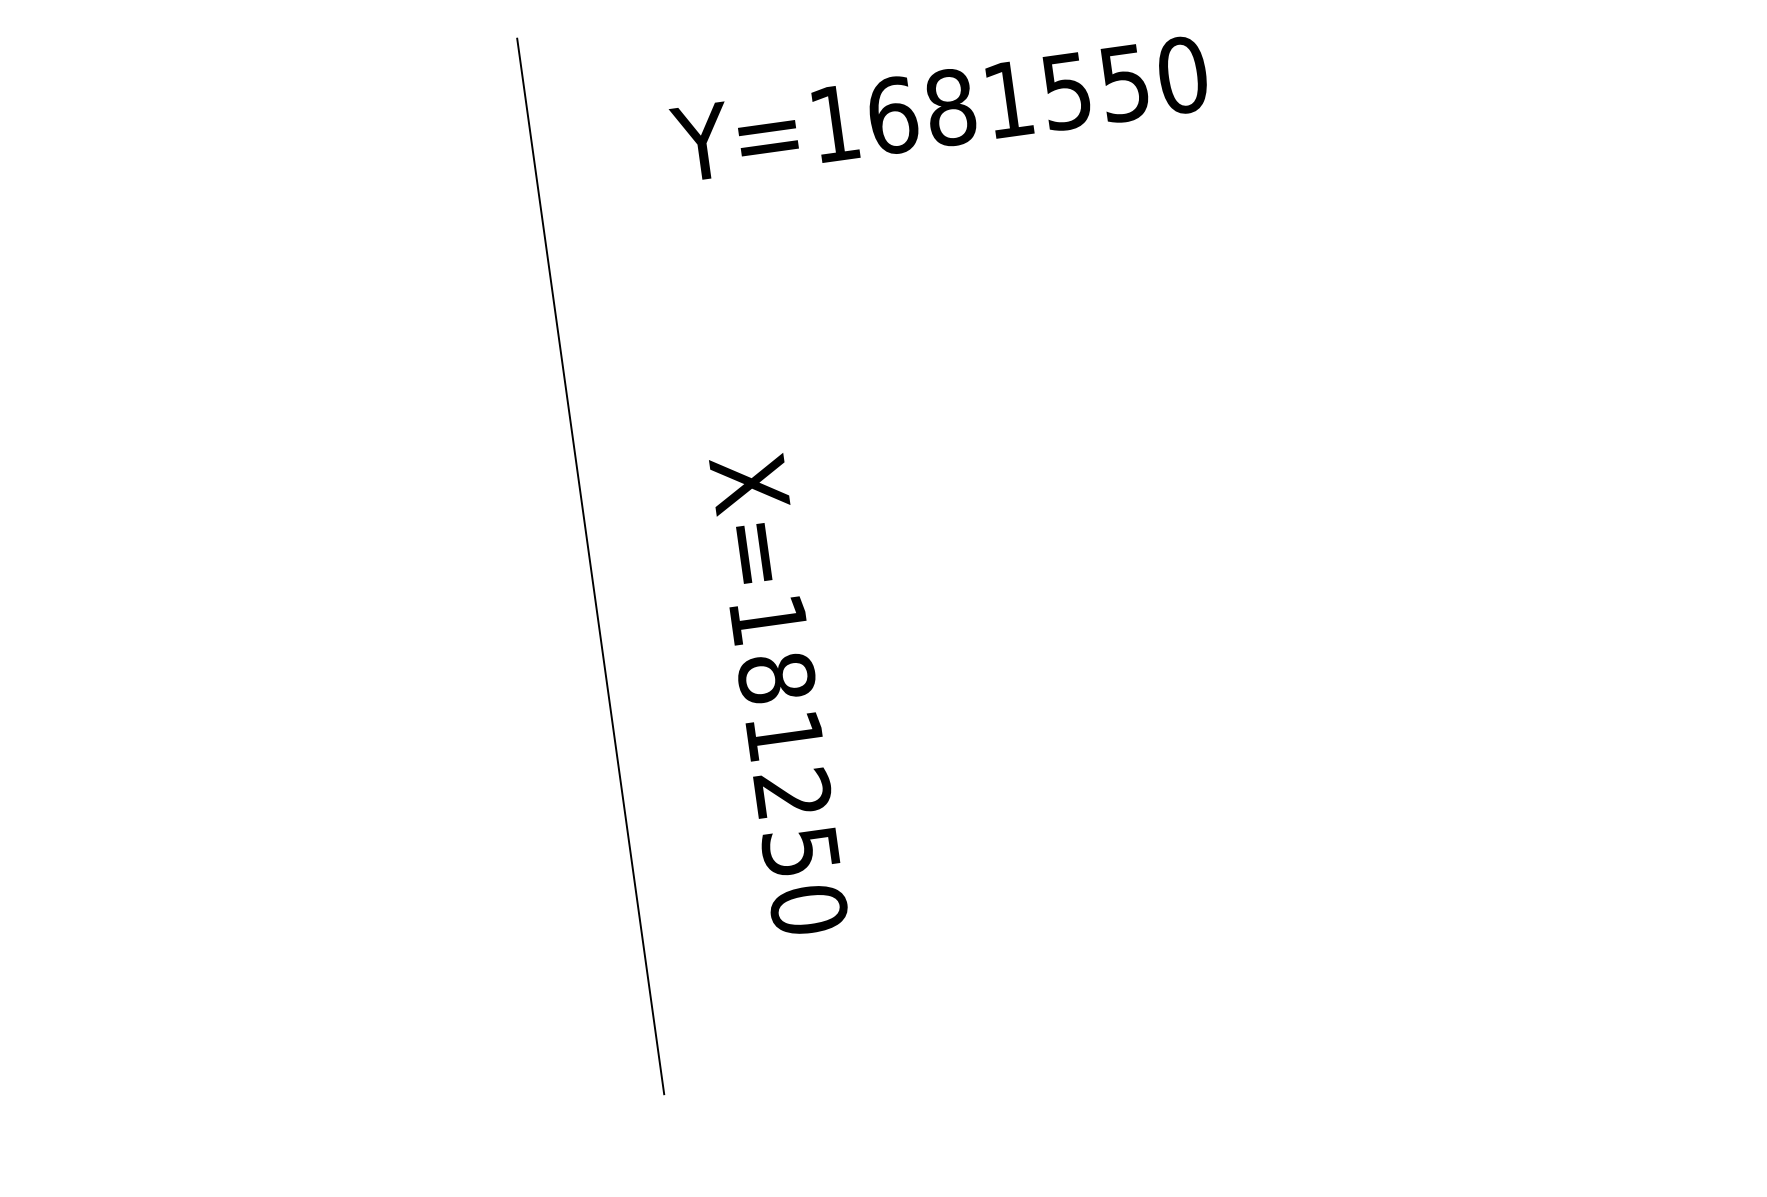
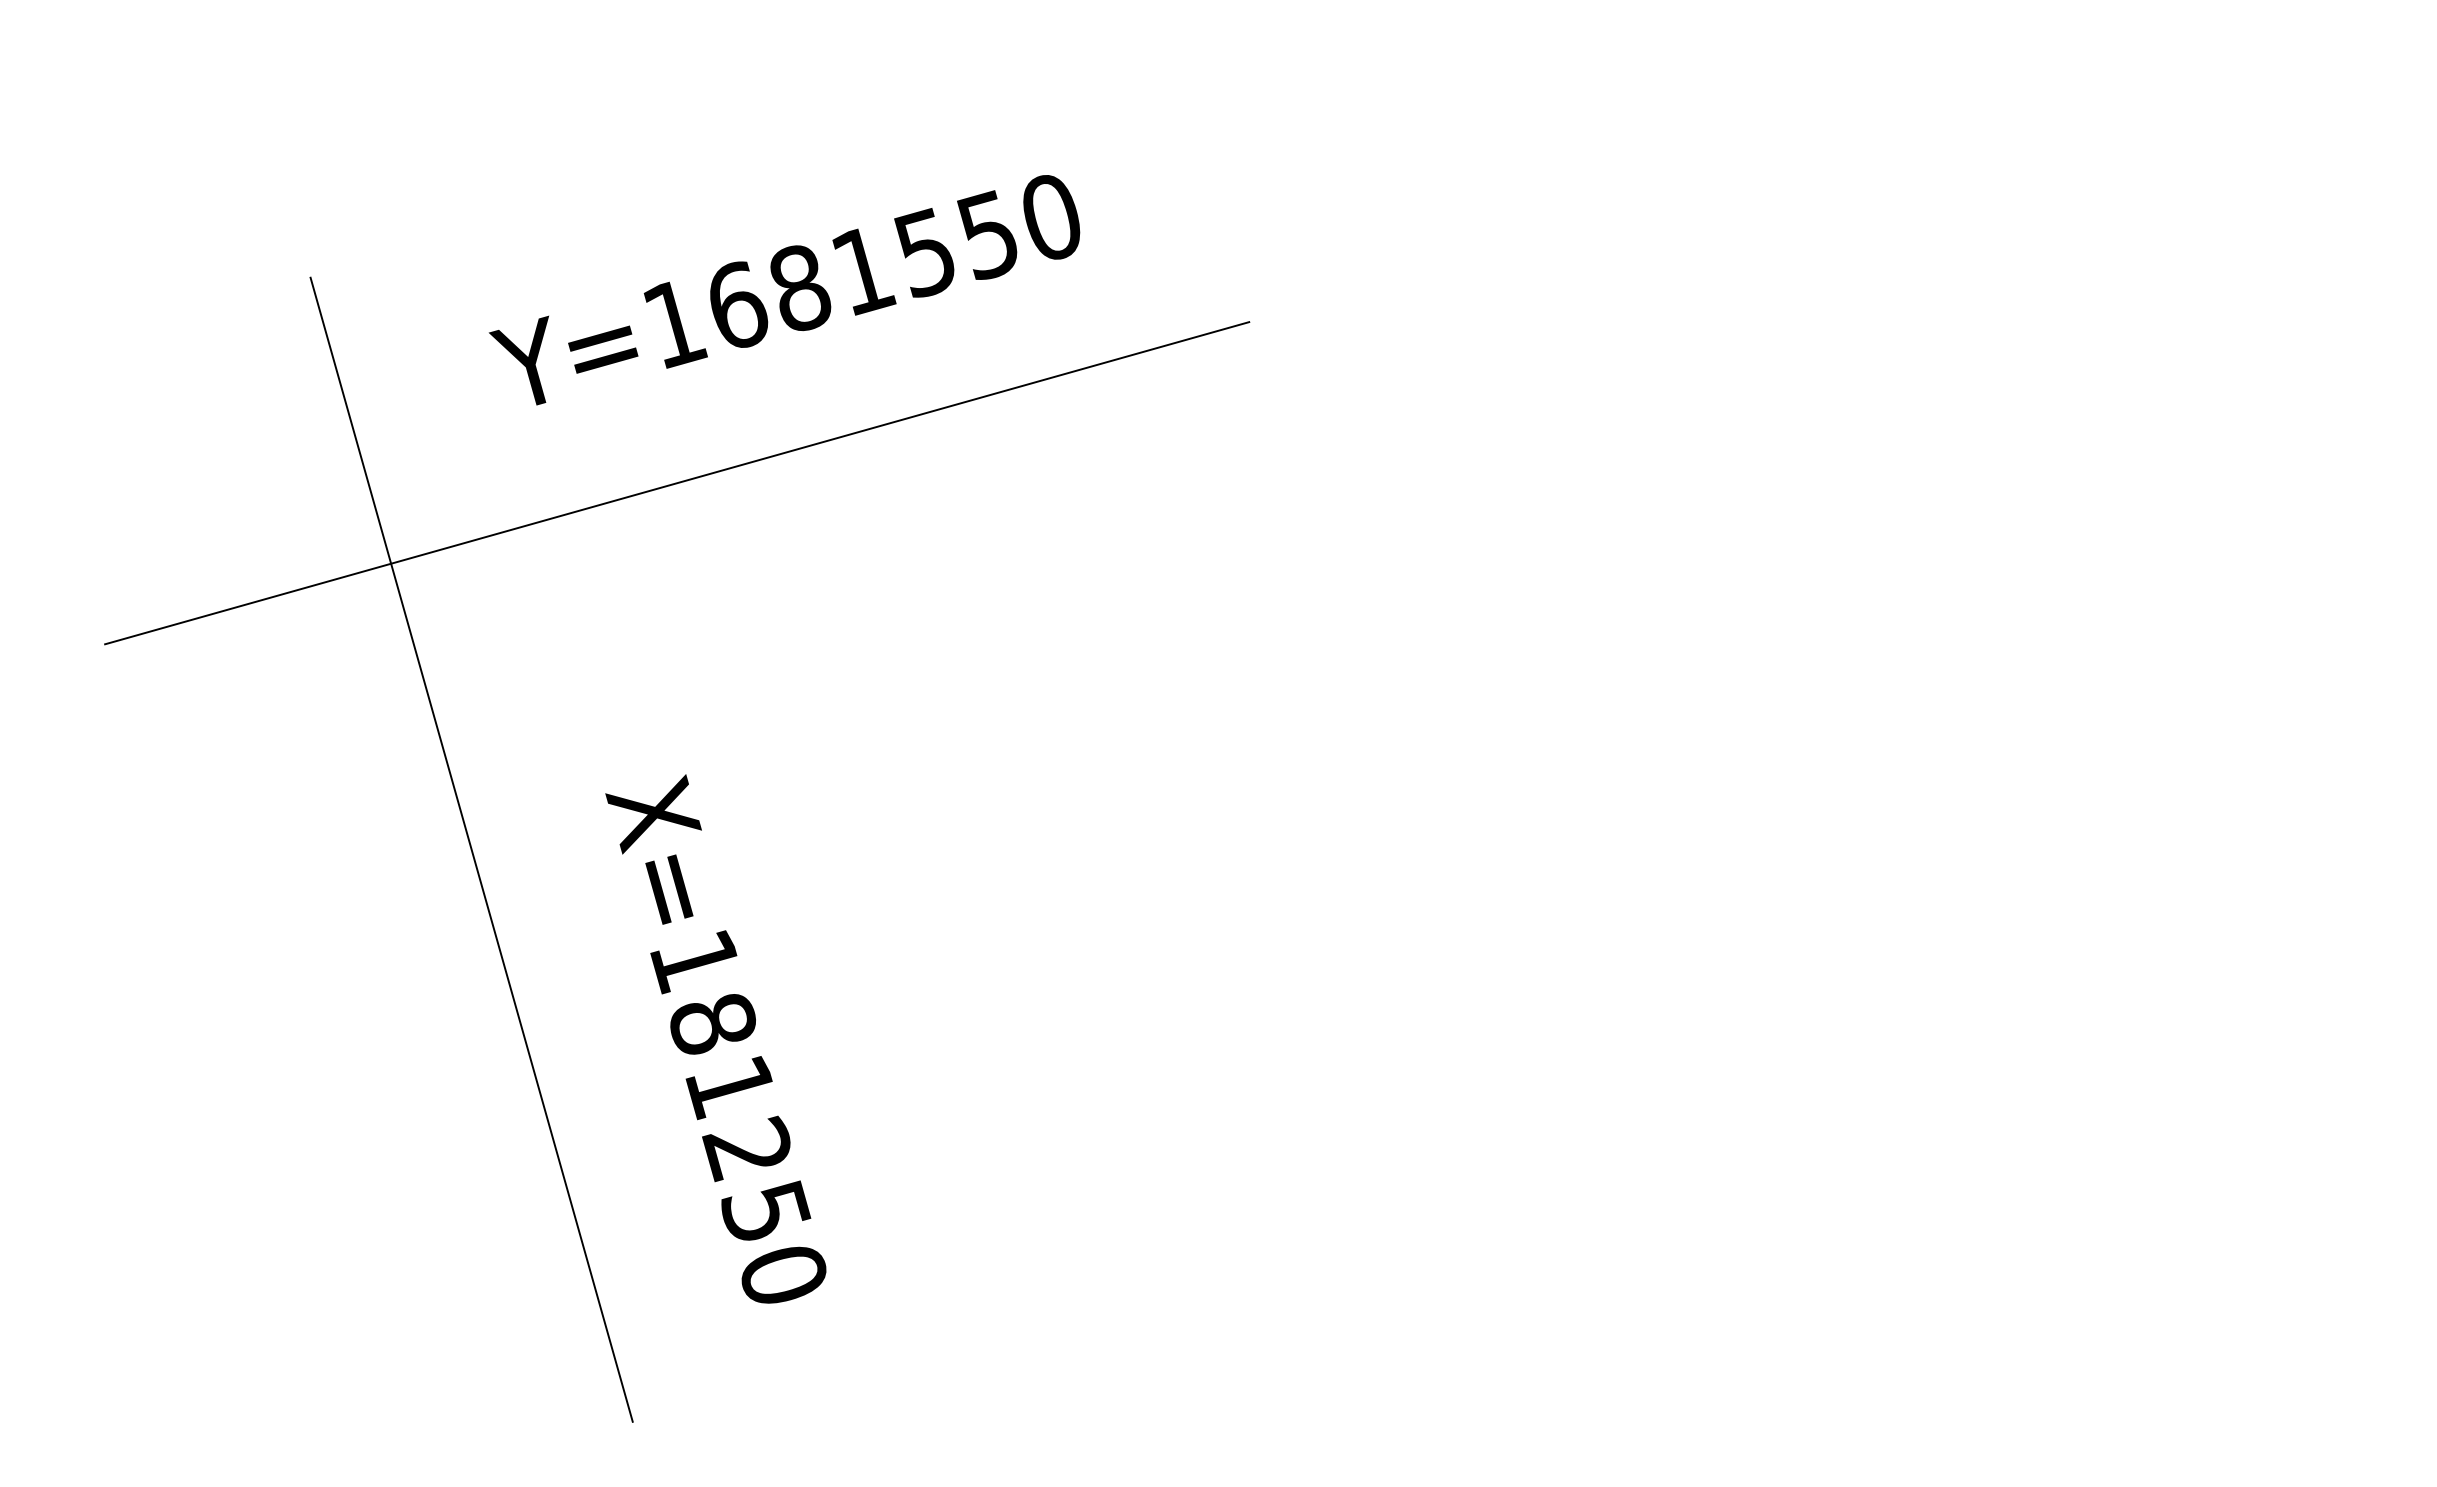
line: (818, 266) -> (677, 483), added
text: (777, 691) -> (715, 1038), moved

